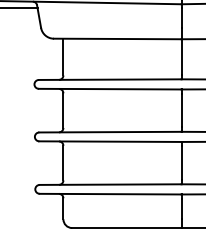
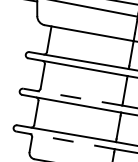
line: (109, 132) -> (72, 97), solid -> dashed
line: (110, 194) -> (65, 140), solid -> dashed

